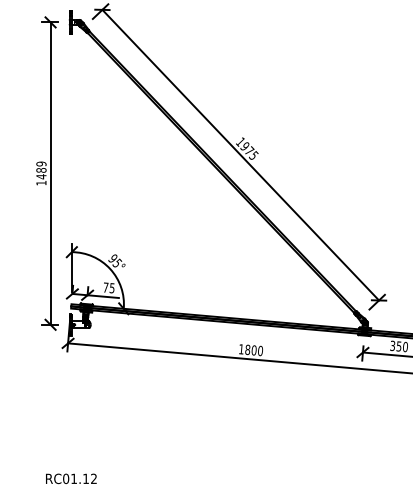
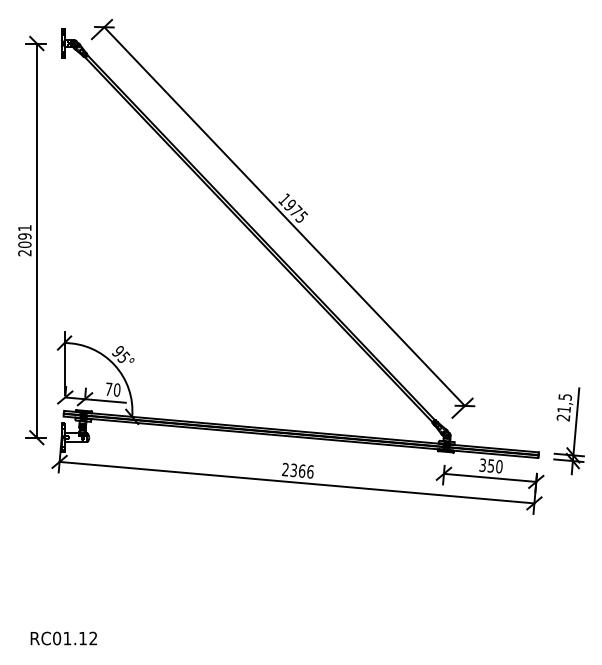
text: (41, 173) -> (24, 240), 1489 -> 2091
text: (111, 287) -> (116, 389), 75 -> 70
text: (250, 349) -> (297, 470), 1800 -> 2366

